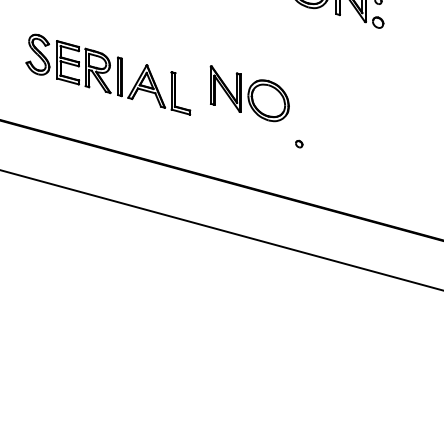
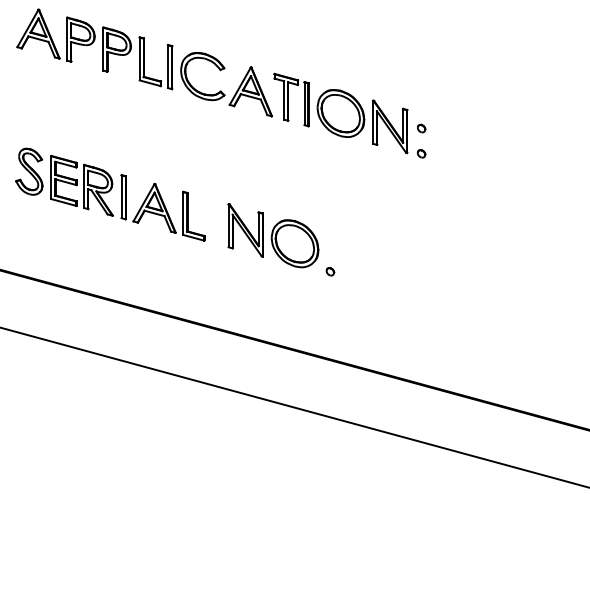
part: (378, 22) -> (421, 153), size x0.62
part: (108, 74) -> (110, 194), moved
part: (299, 143) -> (330, 271), moved

